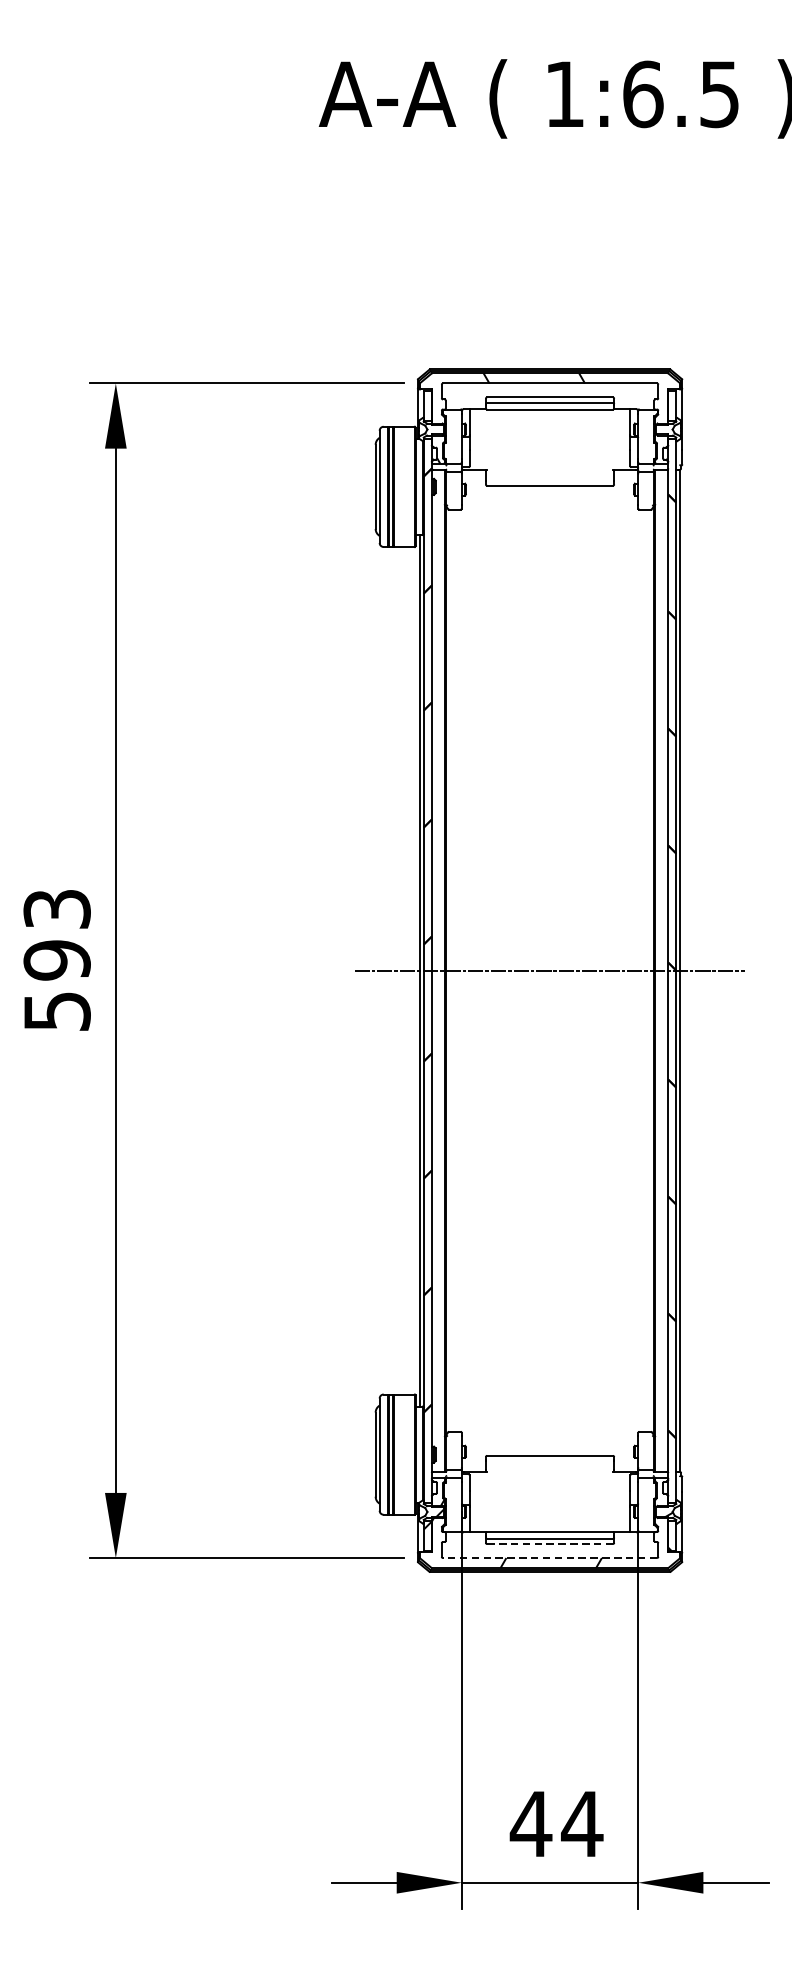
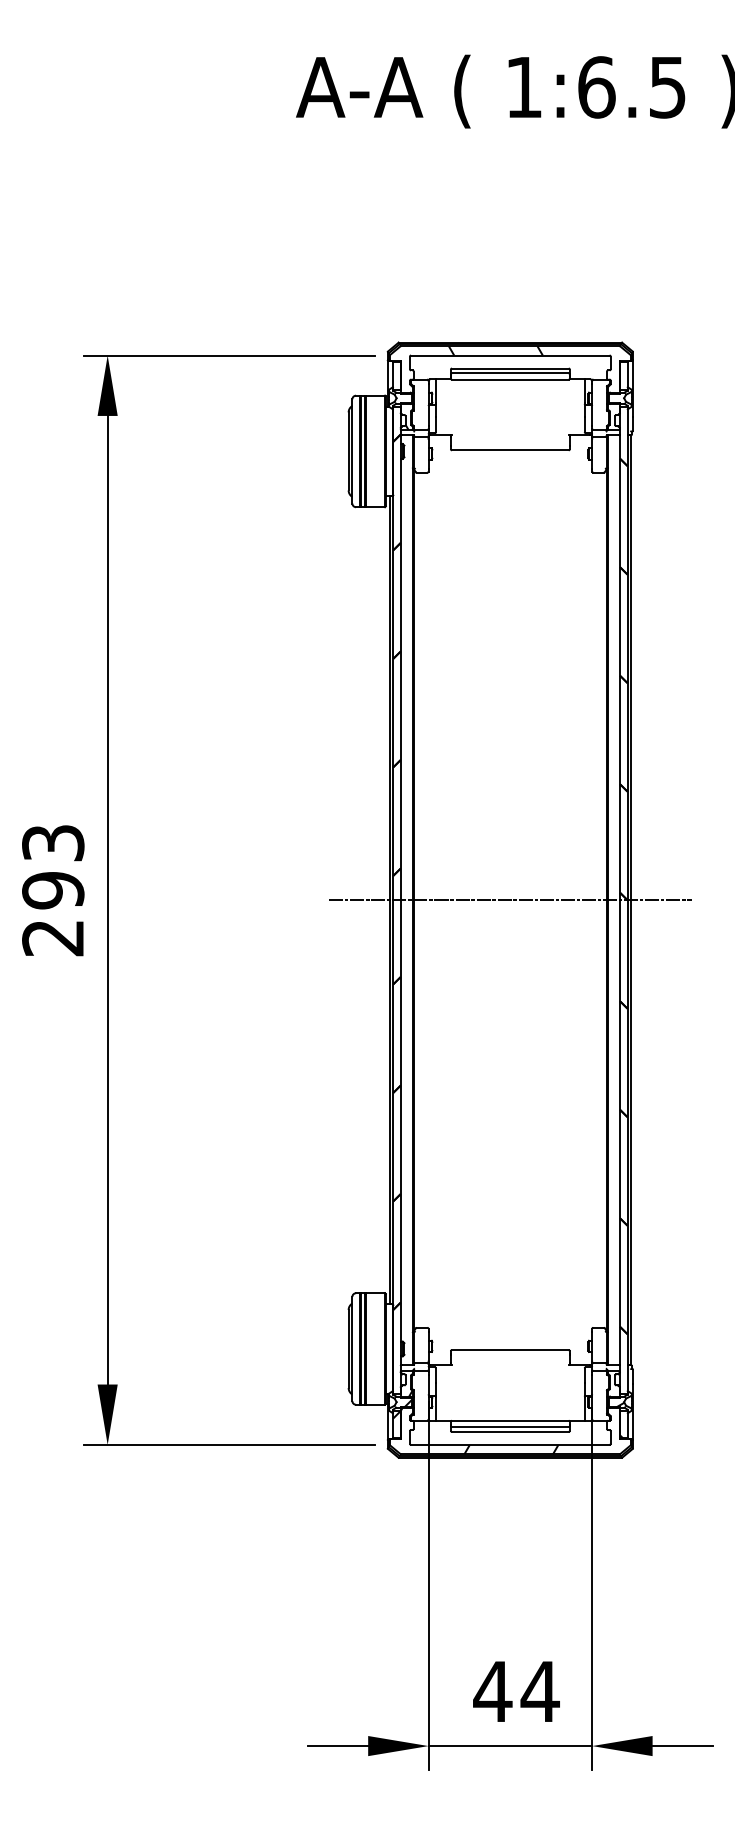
text: (57, 1012) -> (53, 938), 593 -> 293
line: (550, 1543) -> (510, 1431), dashed -> solid
line: (549, 1557) -> (509, 1444), dashed -> solid

